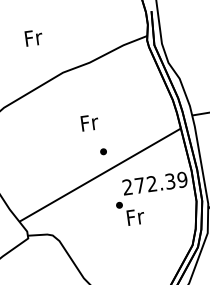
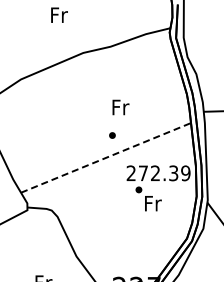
text: (89, 122) -> (120, 107), moved
line: (100, 174) -> (106, 157), solid -> dashed
text: (130, 212) -> (148, 198), moved

